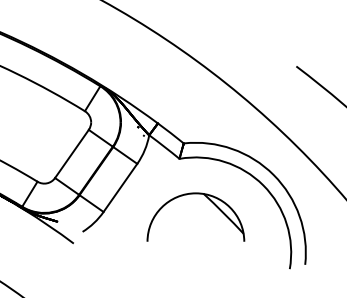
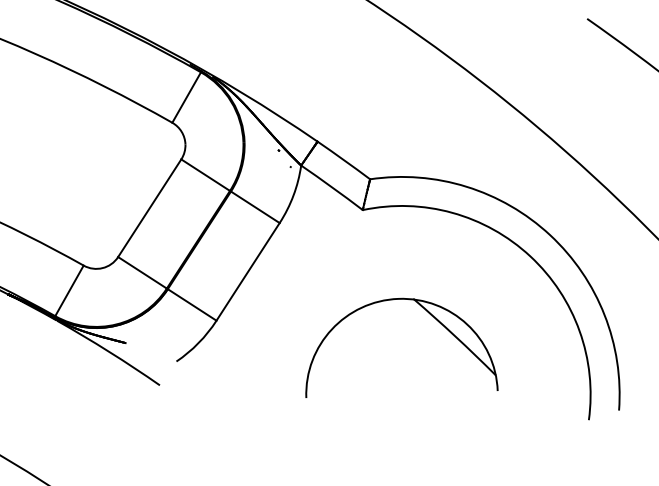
part: (210, 201) -> (427, 313), moved

